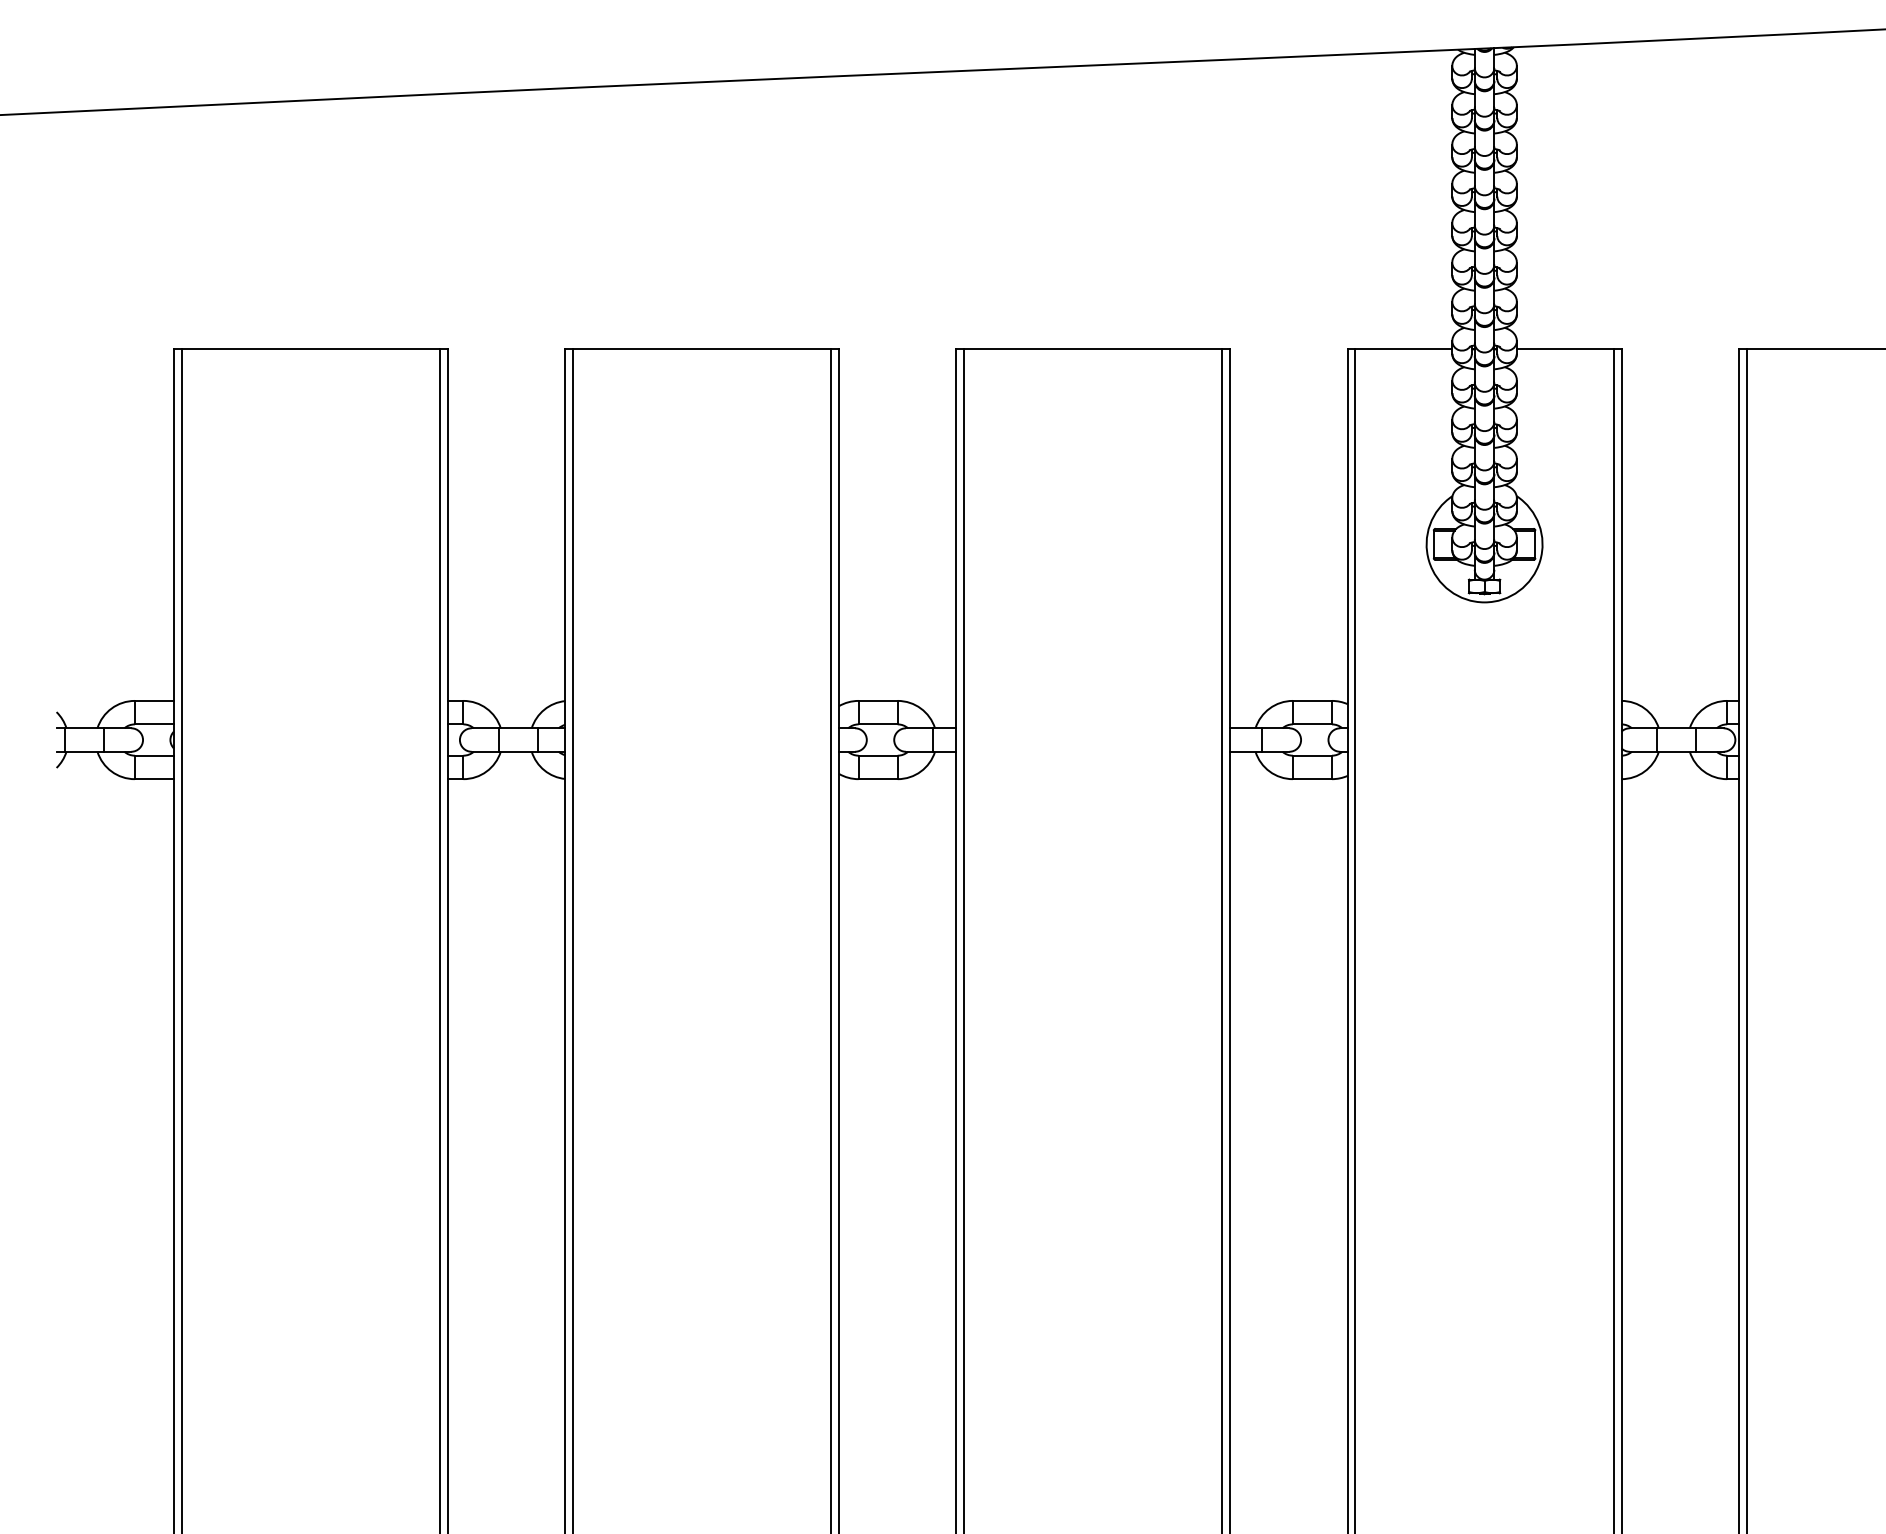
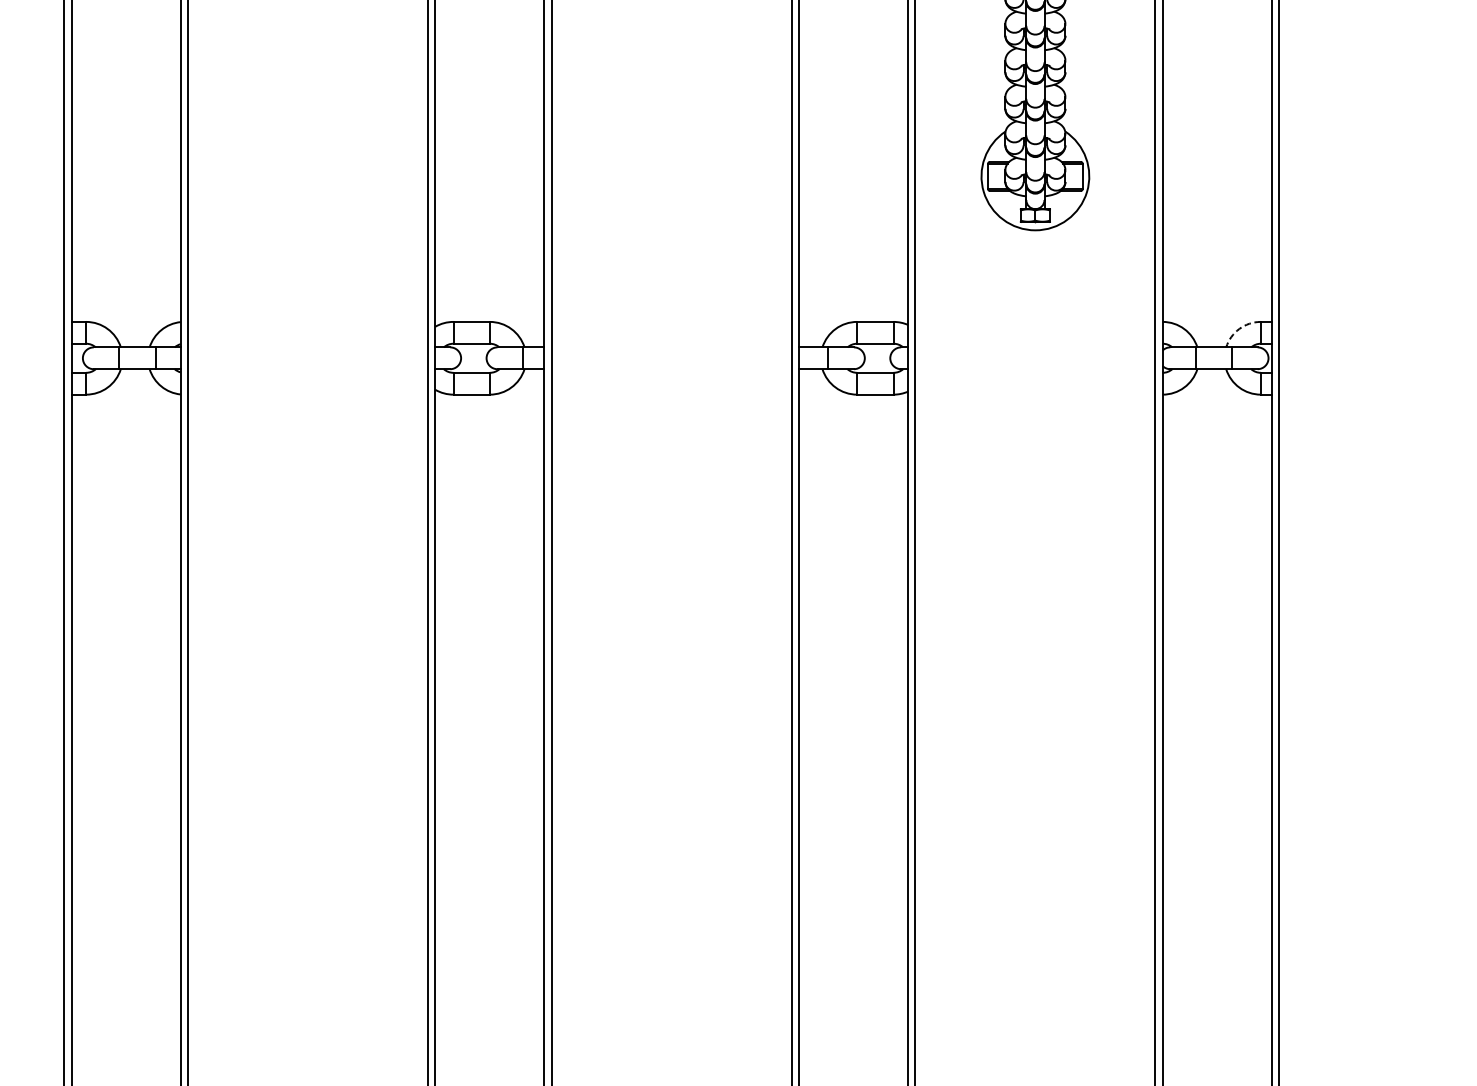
arc: (1704, 708) -> (1239, 328), solid -> dashed

